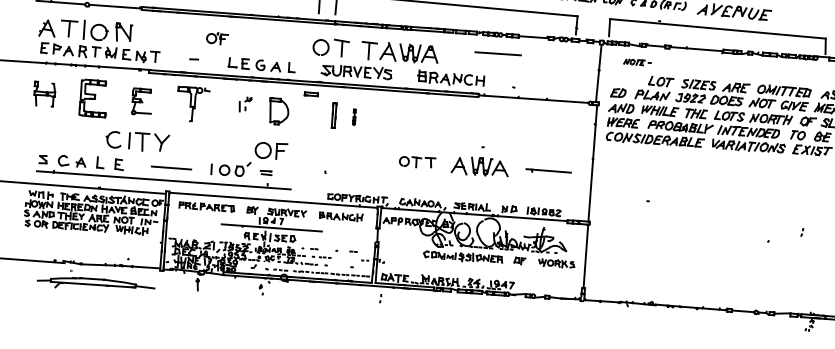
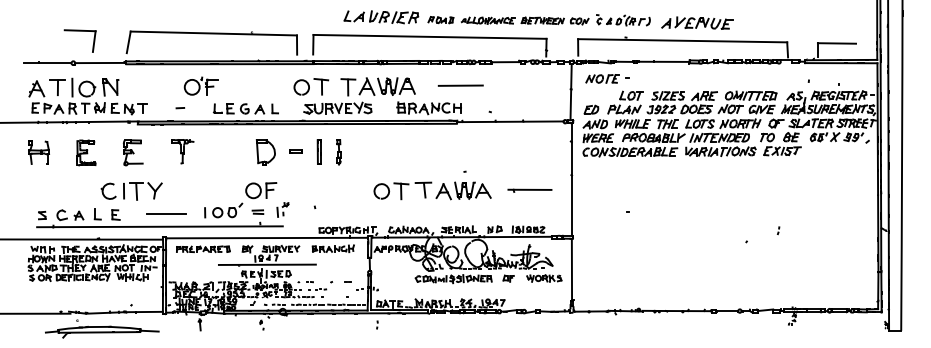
part: (216, 37) -> (200, 85), size x1.67
line: (497, 53) -> (460, 85), moved
part: (637, 61) -> (607, 78), size x1.67
part: (311, 94) -> (295, 151), moved
part: (93, 97) -> (86, 152), size x0.71
part: (192, 104) -> (182, 151), size x0.71
part: (244, 104) -> (282, 209), moved
part: (353, 117) -> (338, 152), size x1.67
part: (417, 161) -> (402, 190), size x1.67

